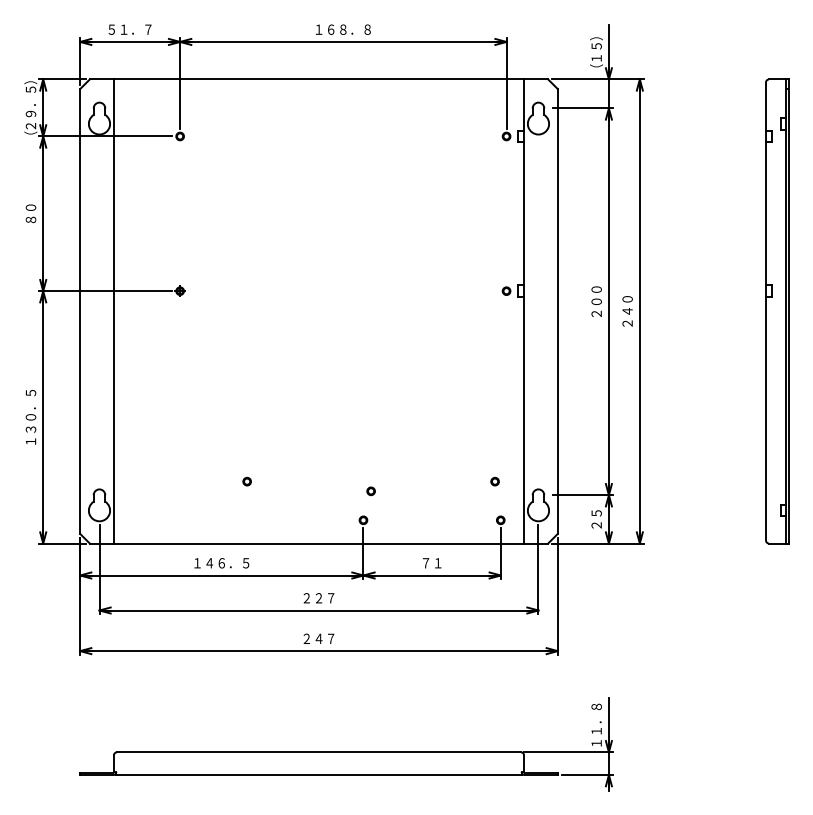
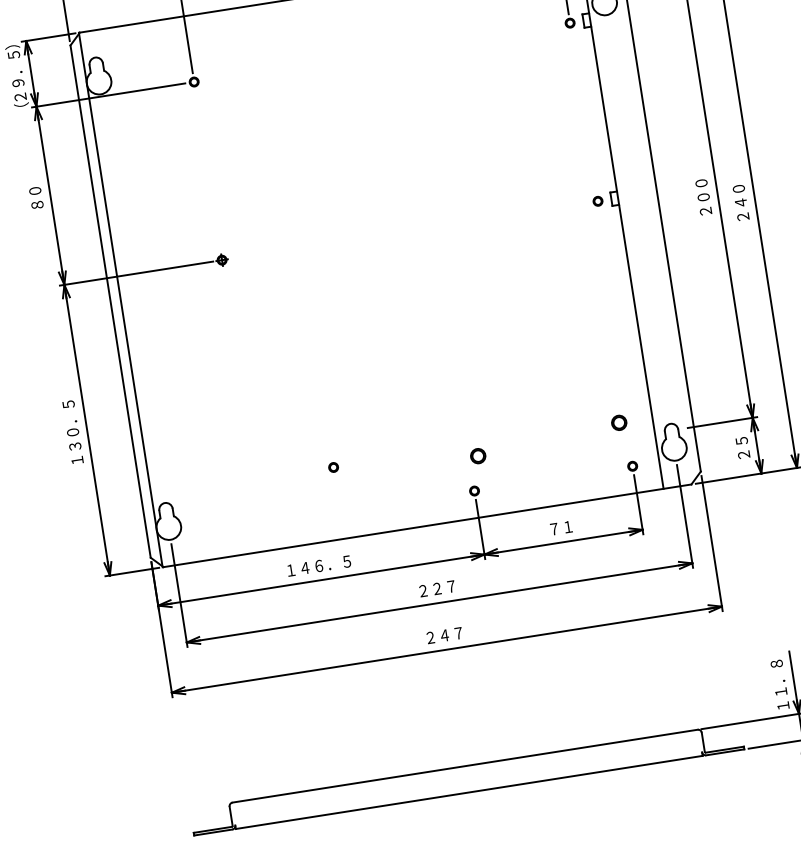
line: (114, 311) -> (121, 299), moved
part: (494, 481) -> (618, 422), size x1.6
part: (370, 491) -> (477, 456), size x1.6

